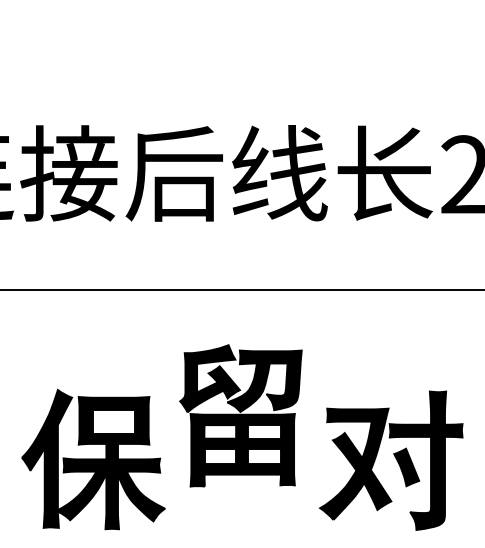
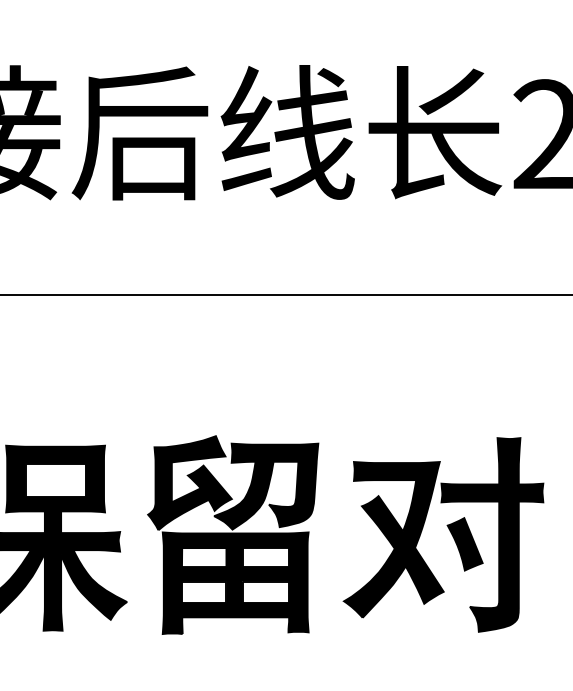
part: (240, 415) -> (232, 534), moved

